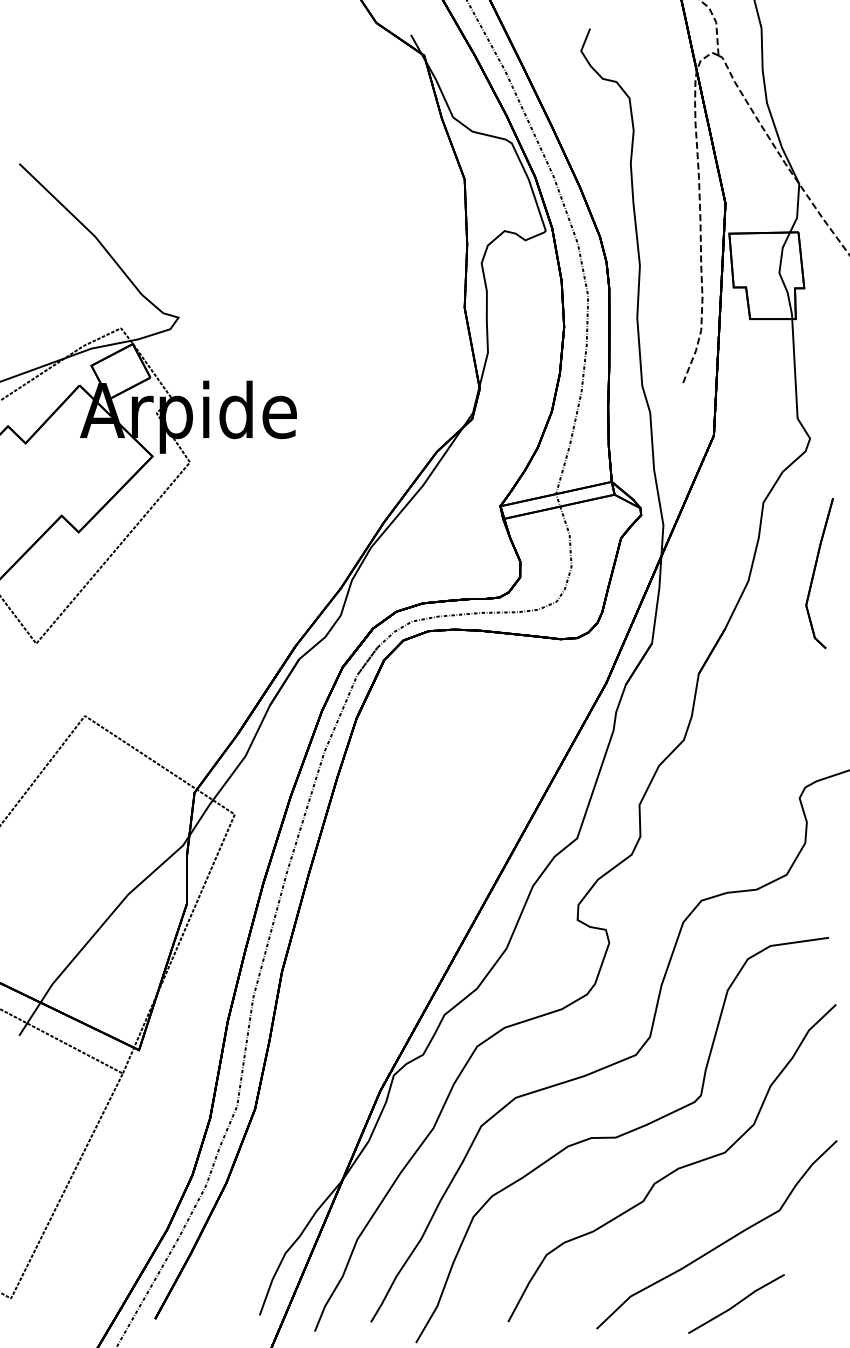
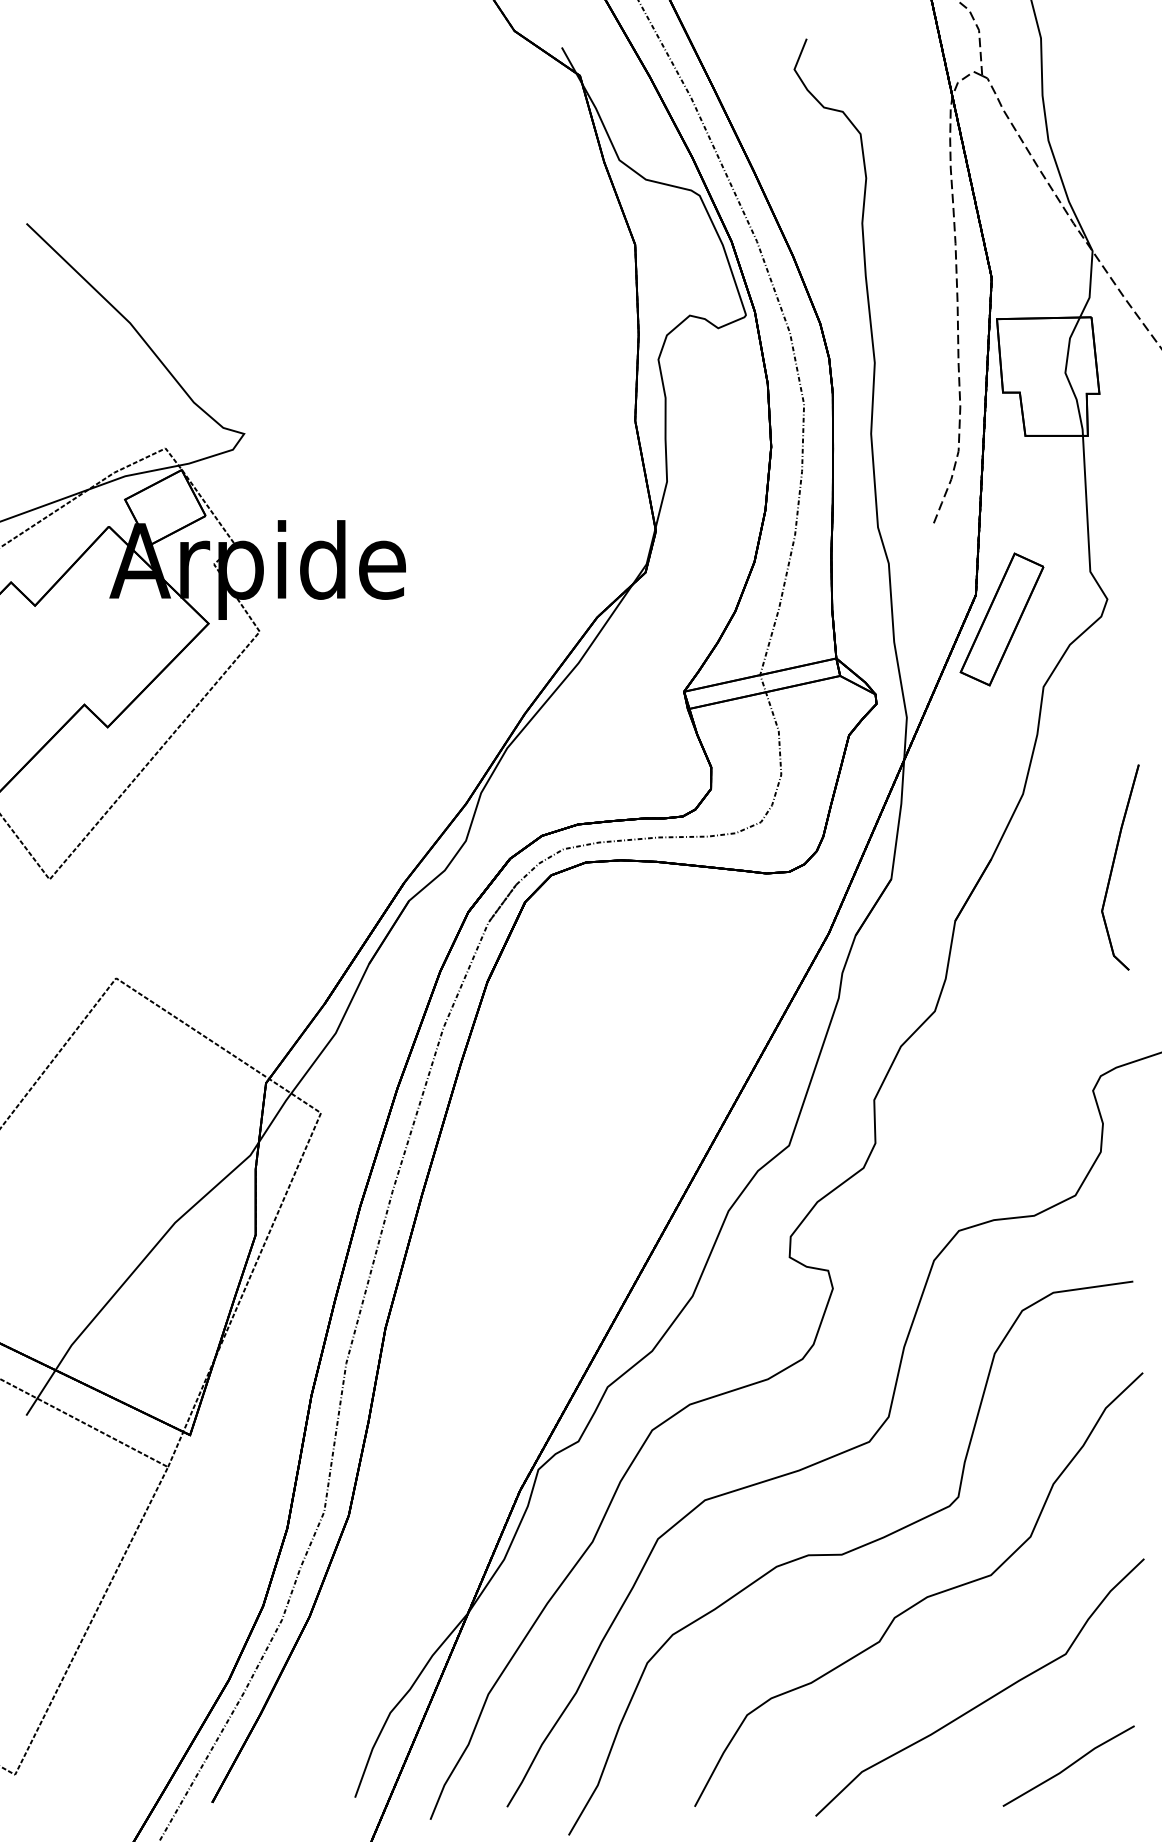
part: (732, 453) -> (1001, 619), added
part: (814, 573) -> (1113, 867), moved
part: (736, 1303) -> (1068, 1765), moved

